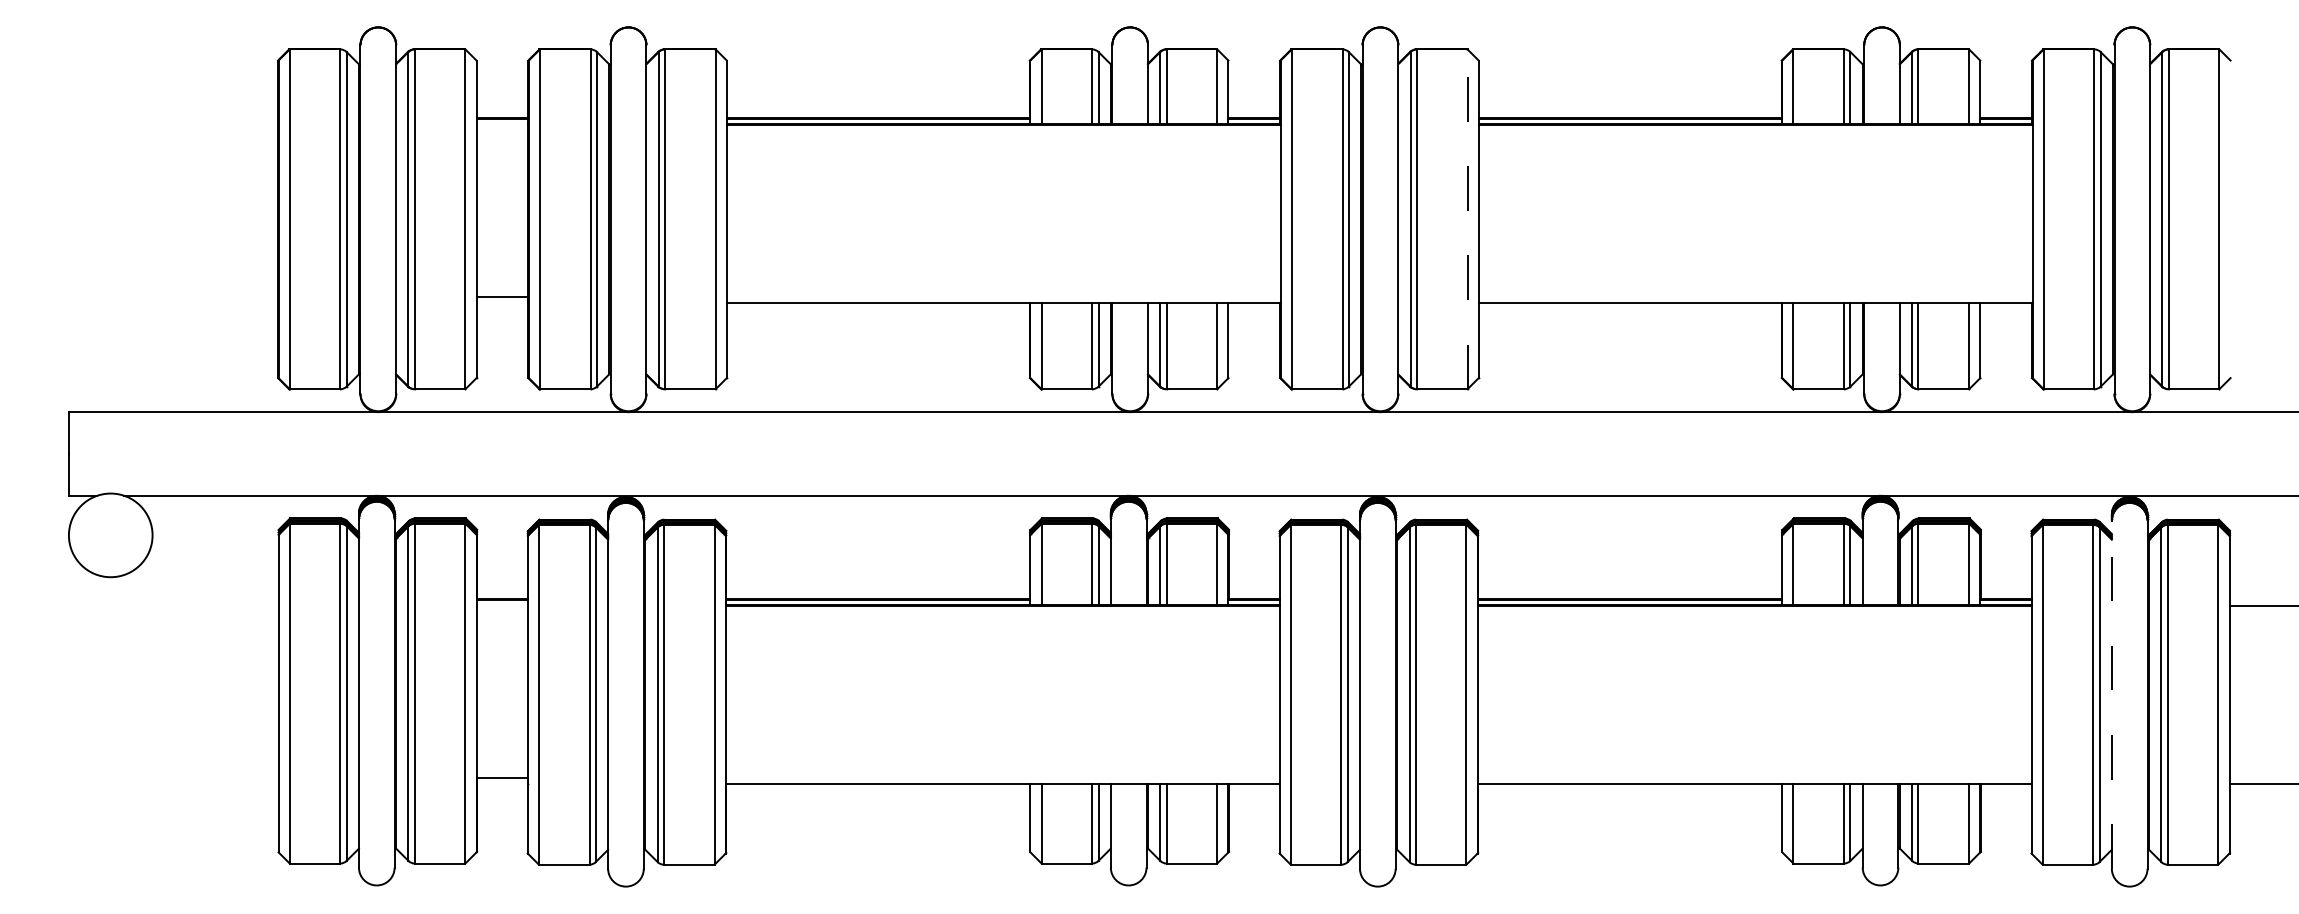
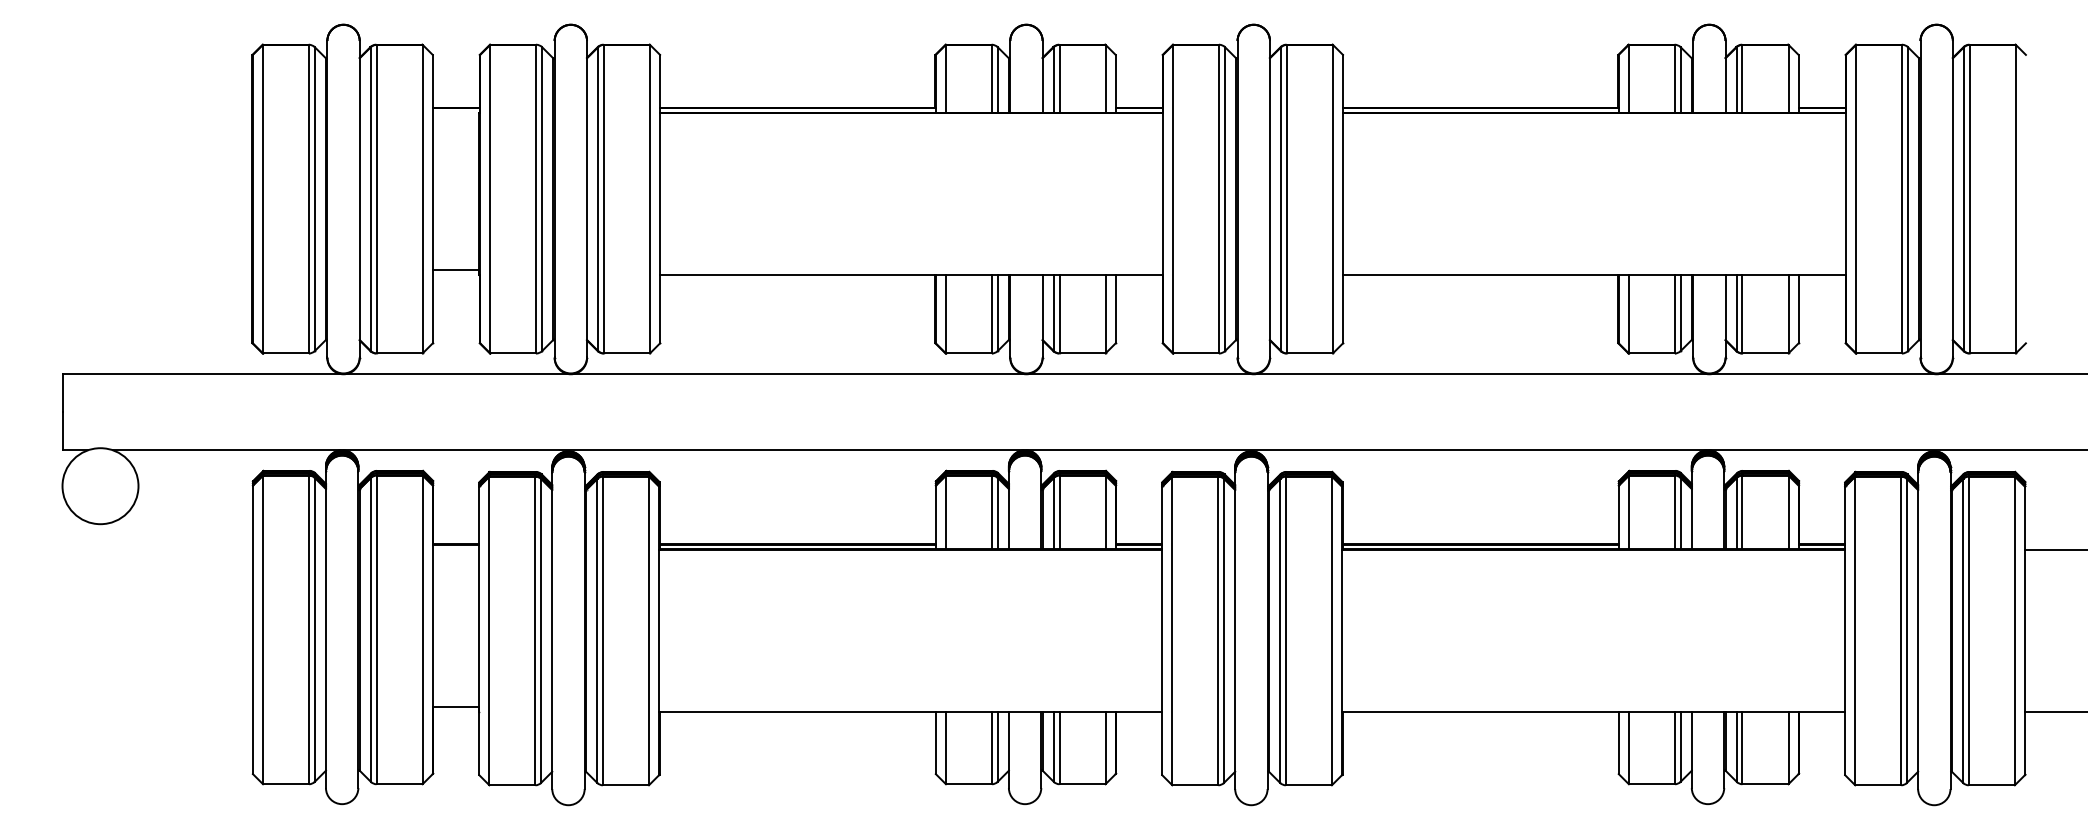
line: (1467, 219) -> (1332, 199), dashed -> solid
line: (2111, 694) -> (1917, 630), dashed -> solid

